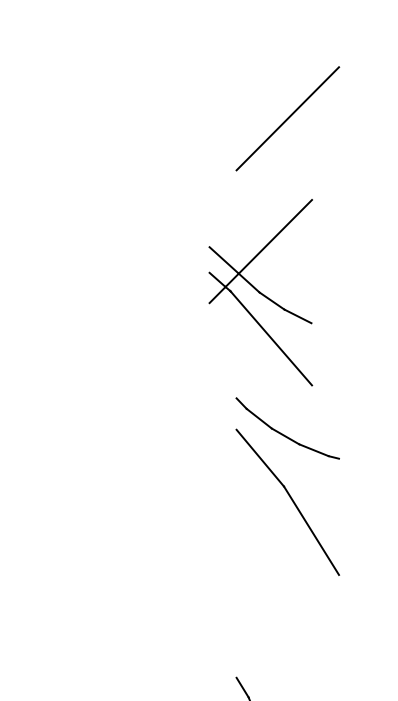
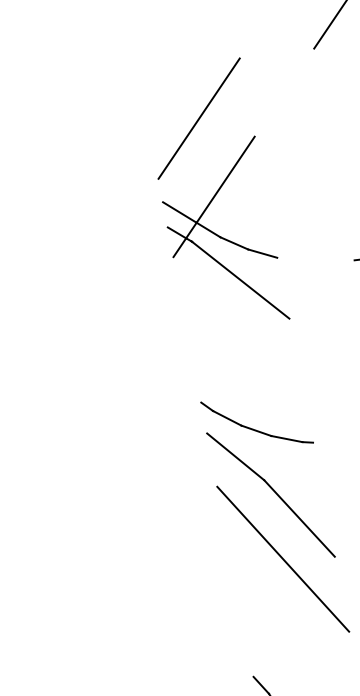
part: (260, 292) -> (221, 237), moved
line: (287, 567) -> (282, 559), added

